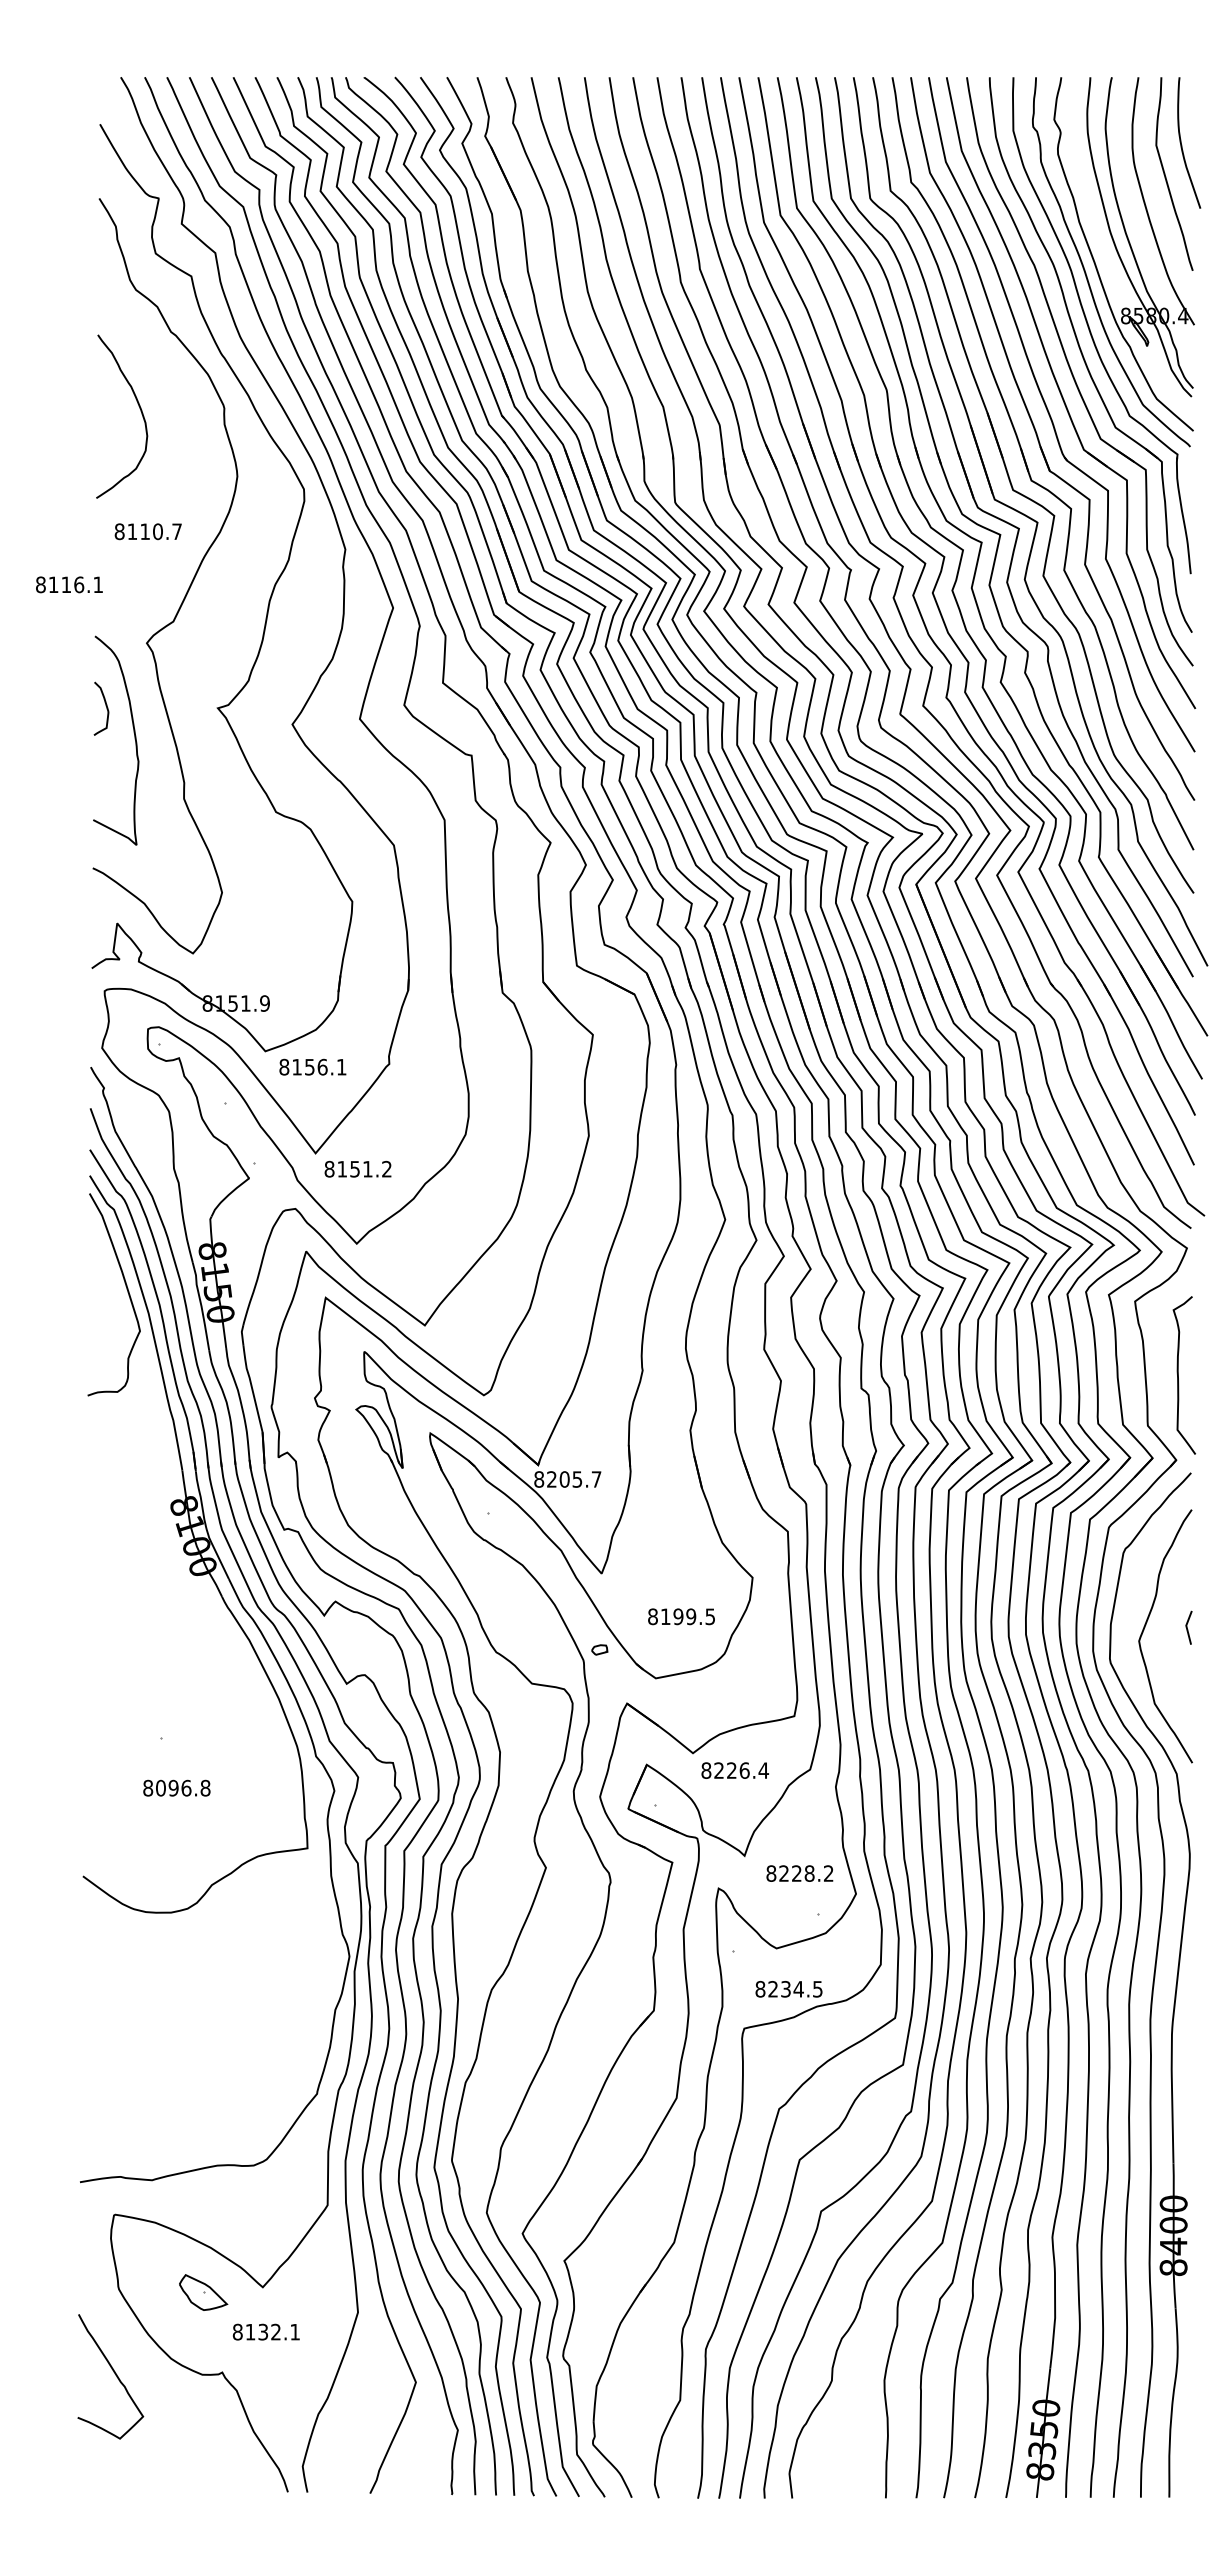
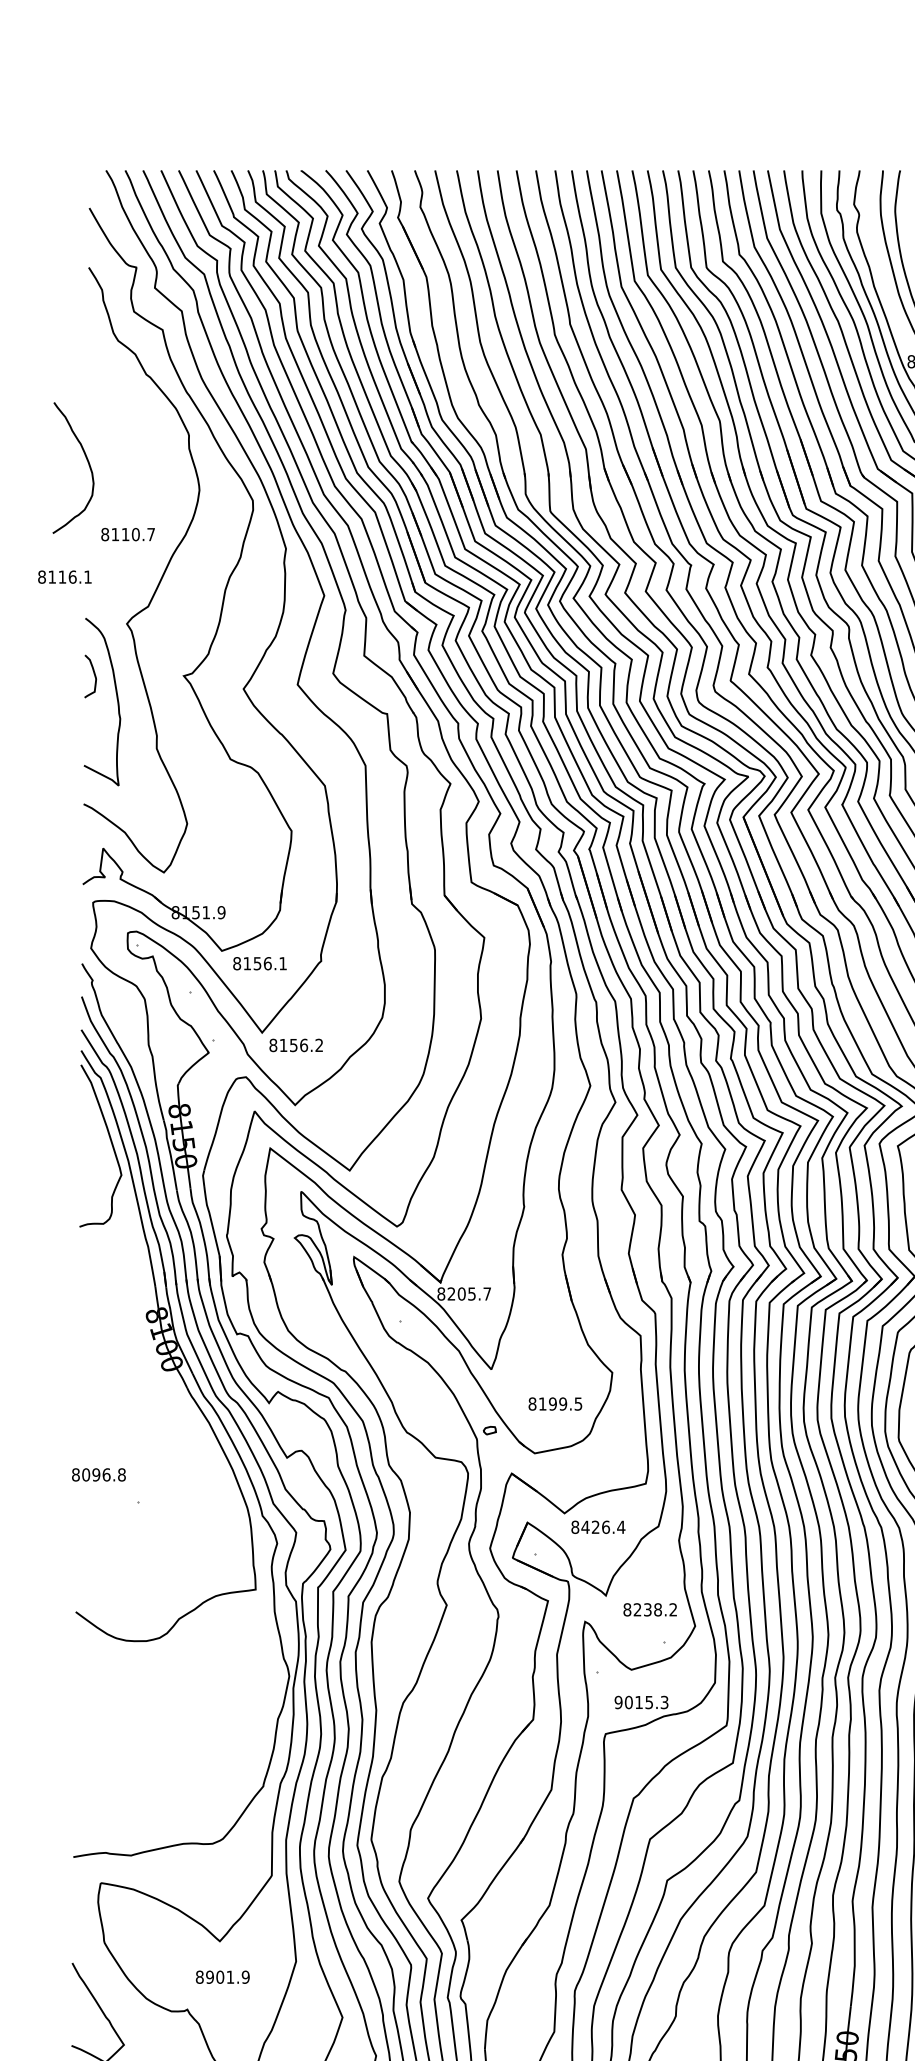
curve: (140, 411) -> (88, 463), moved
text: (367, 1168) -> (303, 1044), 8151.2 -> 8156.2
text: (718, 1770) -> (585, 1527), 8226.4 -> 8426.4
text: (176, 1787) -> (98, 1474), moved
text: (796, 1873) -> (647, 1609), 8228.2 -> 8238.2
text: (788, 1988) -> (641, 1701), 8234.5 -> 9015.3
part: (203, 2292) -> (172, 1945), removed
text: (272, 2331) -> (227, 1976), 8132.1 -> 8901.9

